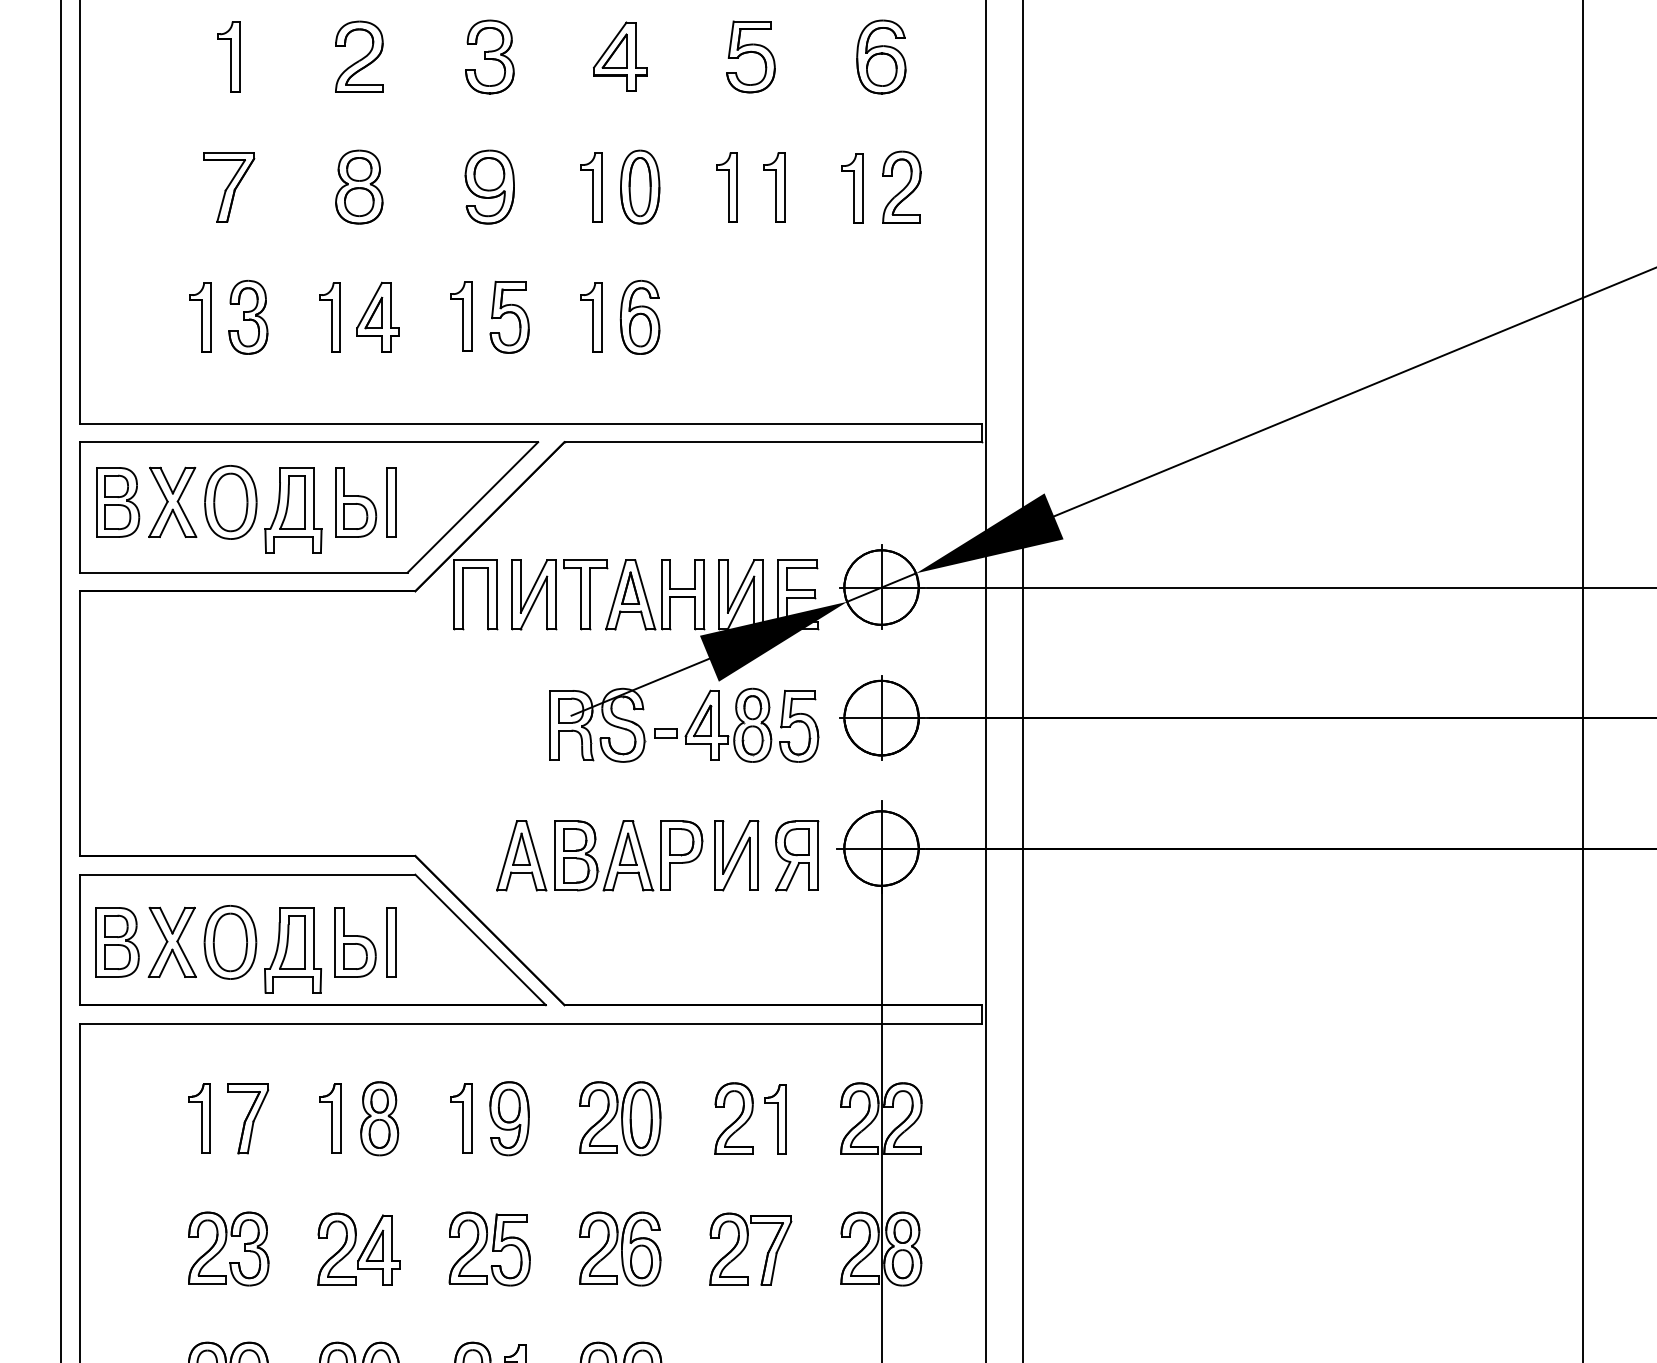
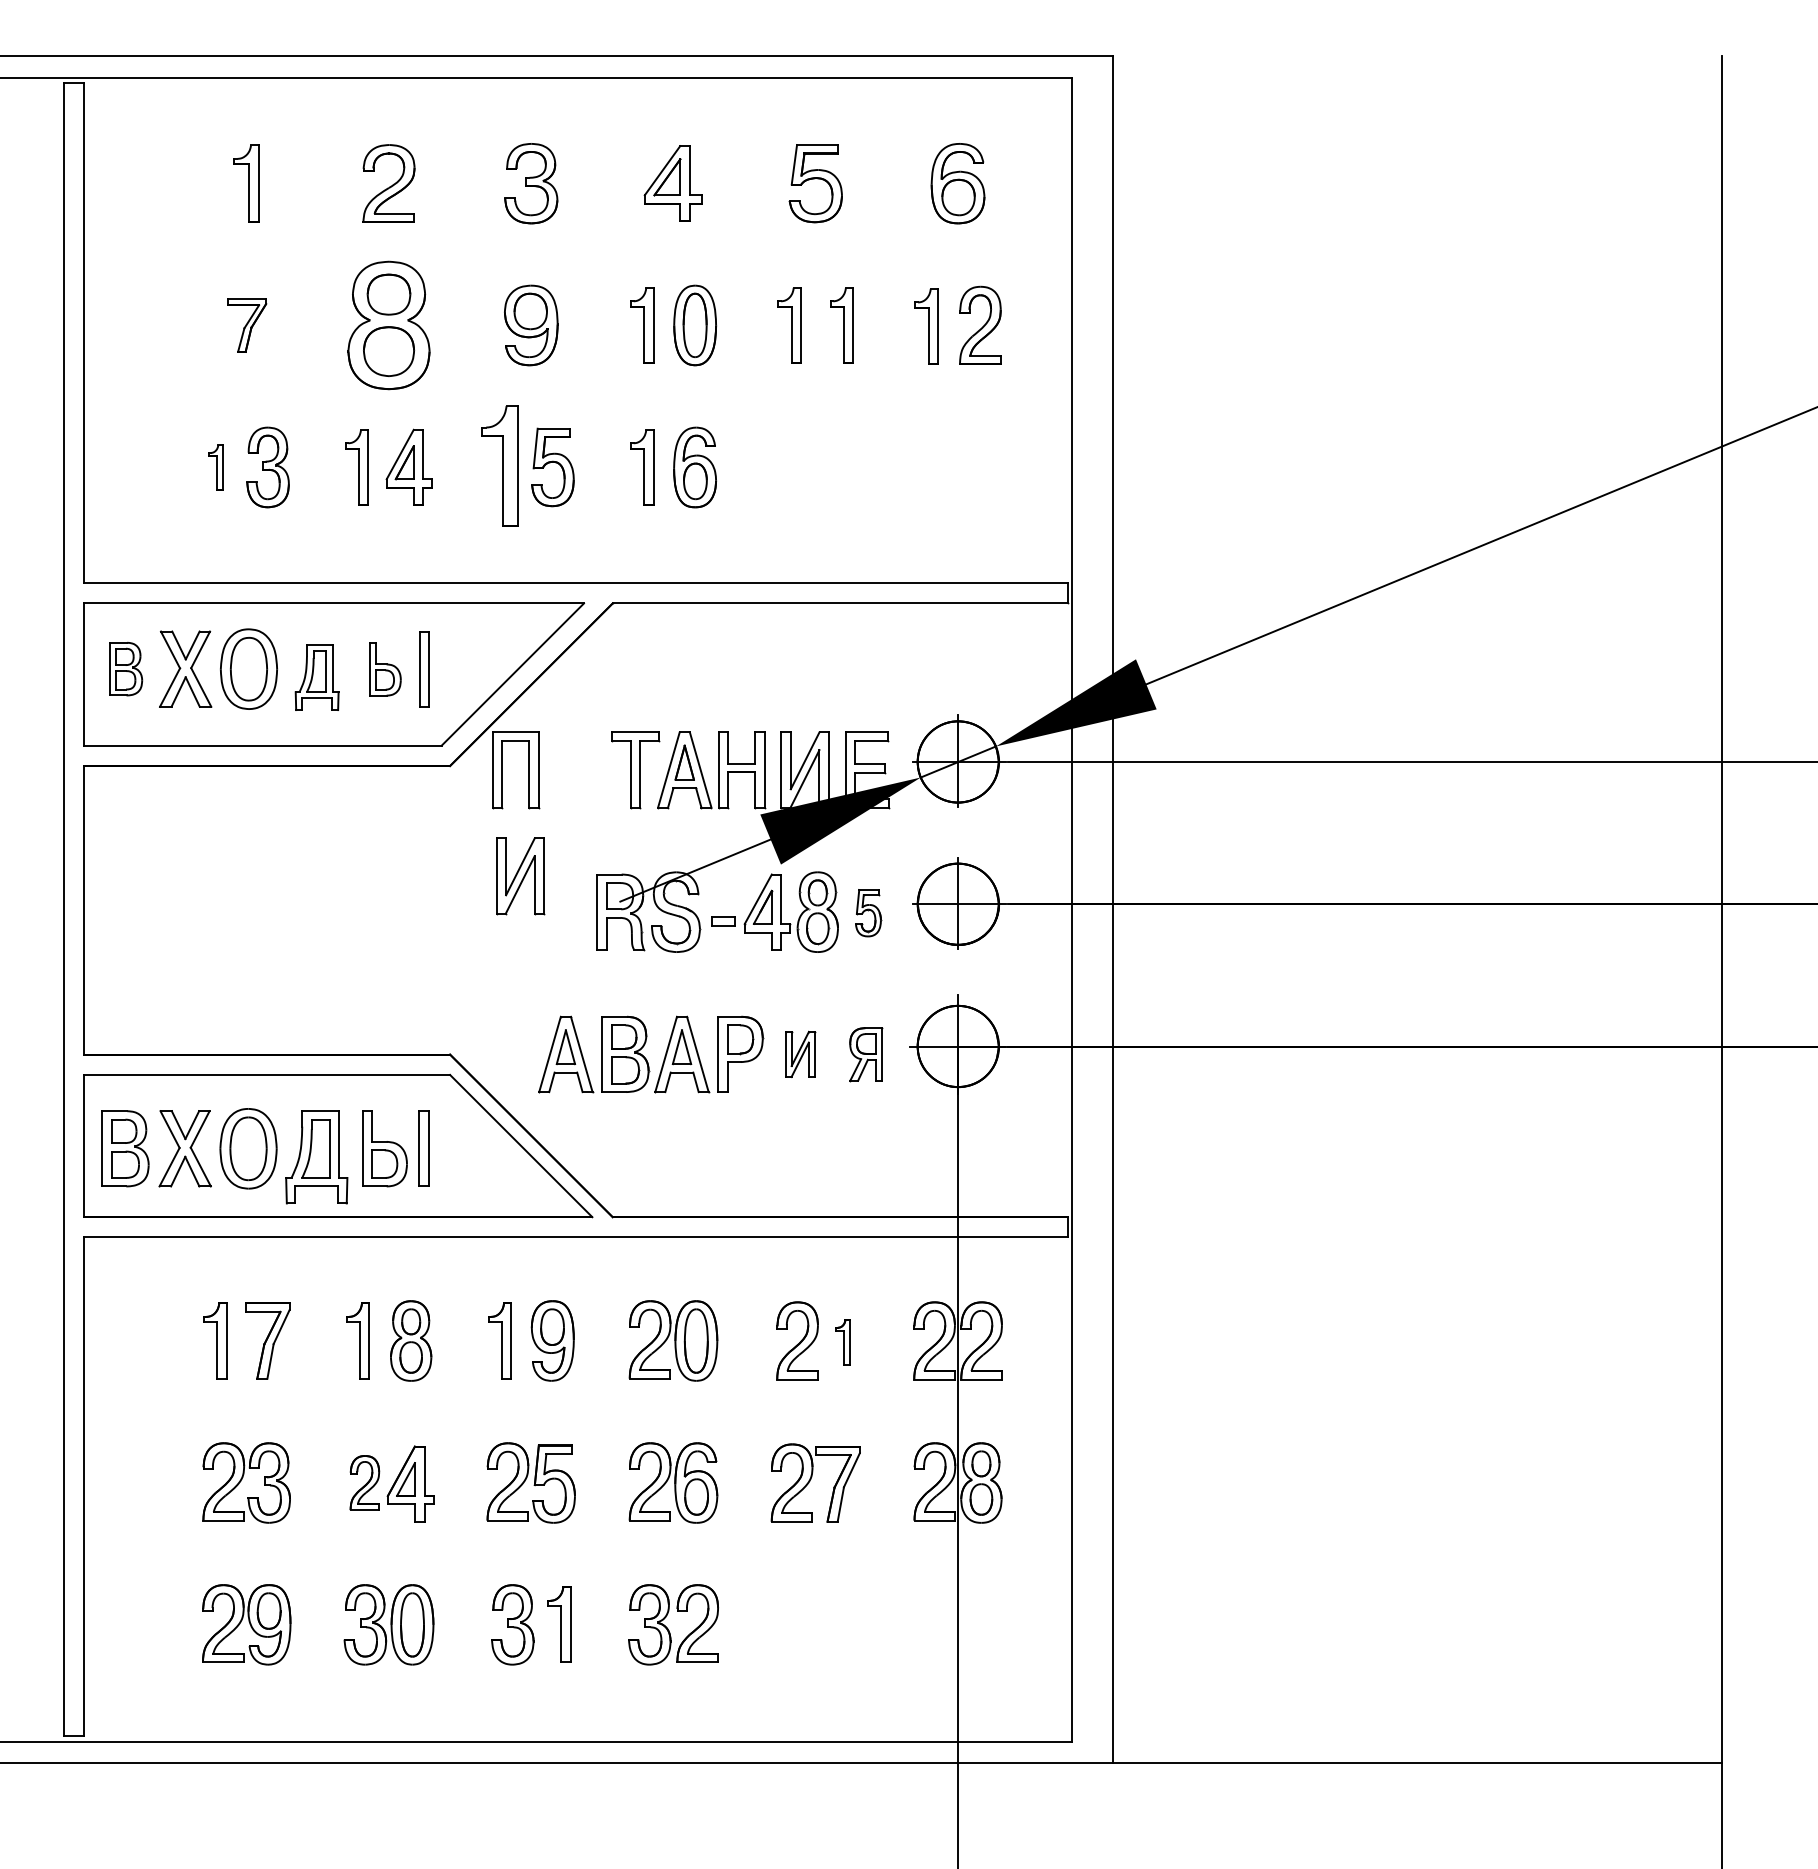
part: (228, 187) -> (246, 325), size x0.7
part: (358, 187) -> (388, 325), size x1.6
part: (460, 316) -> (499, 466), size x1.6
part: (200, 317) -> (215, 467), size x0.6
part: (117, 501) -> (125, 668), size x0.7
part: (356, 502) -> (385, 669), size x0.7
part: (292, 510) -> (316, 677), size x0.7
part: (534, 595) -> (520, 876), moved
part: (799, 725) -> (868, 912), size x0.6
part: (736, 855) -> (800, 1054), size x0.6
part: (797, 855) -> (866, 1054), size x0.7
part: (775, 1120) -> (842, 1342), size x0.6
part: (336, 1248) -> (364, 1482), size x0.7

